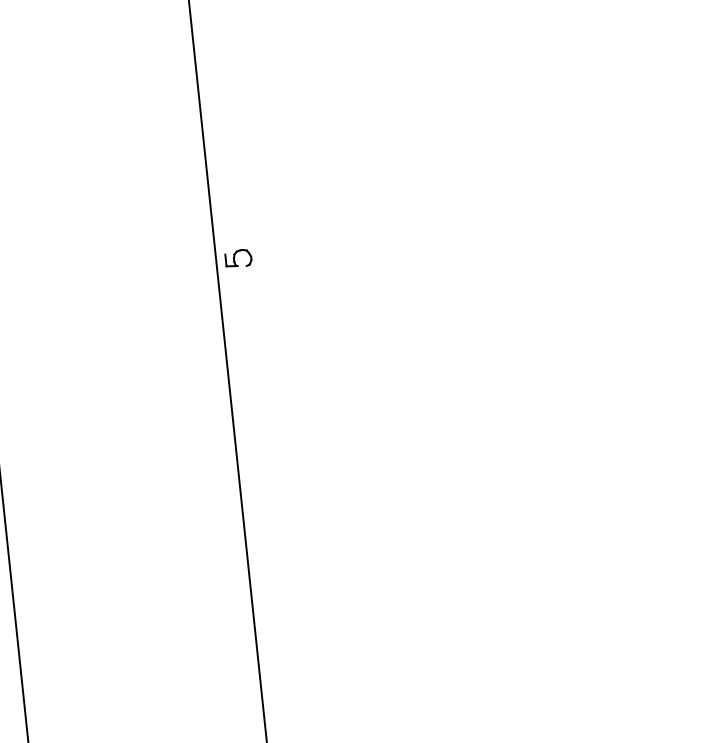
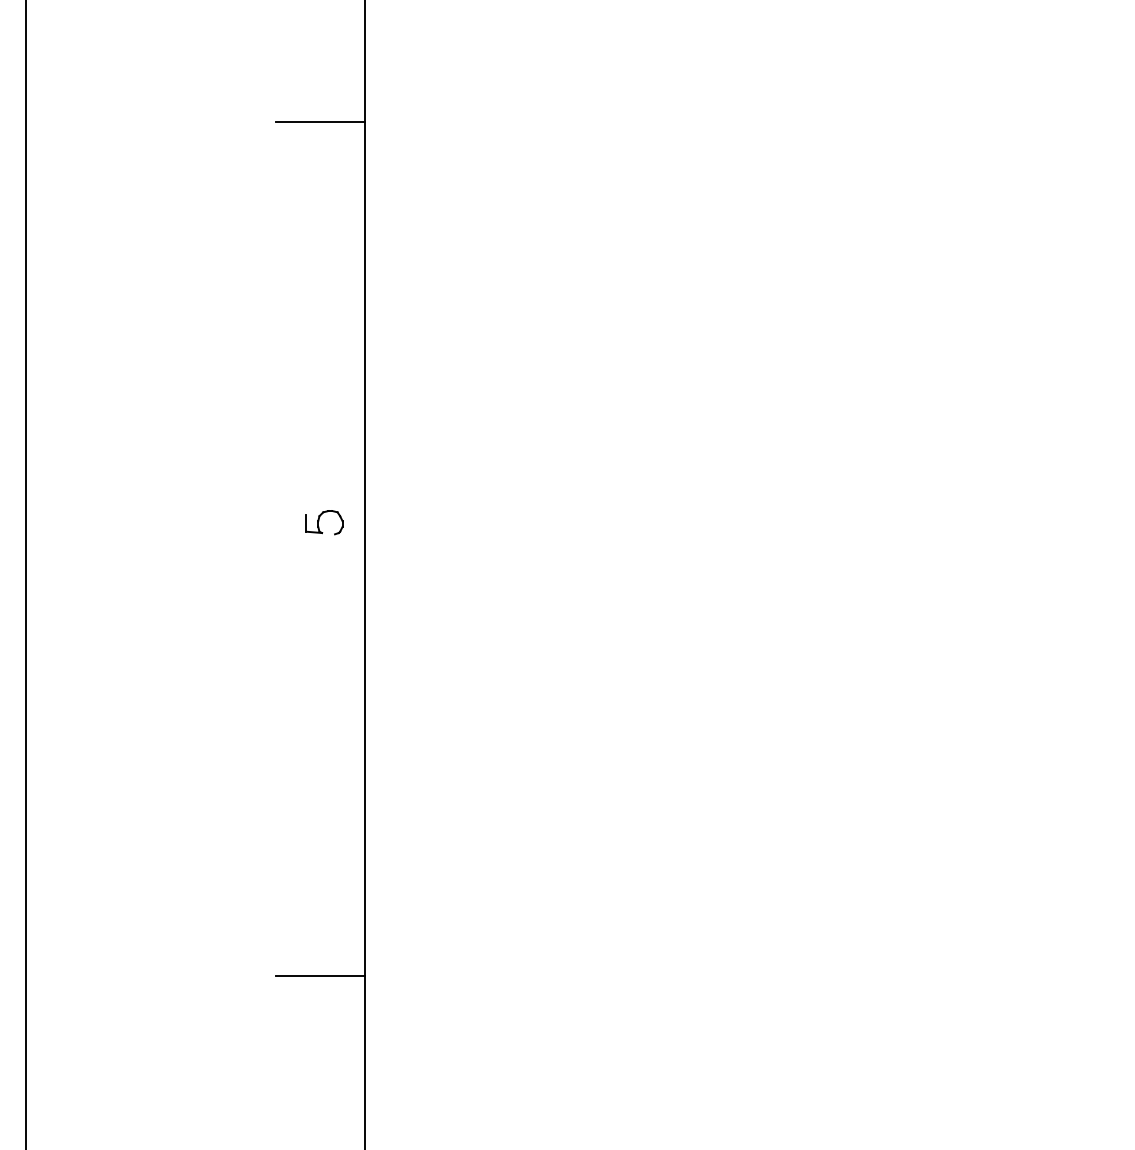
line: (160, 35) -> (319, 122), added
part: (238, 258) -> (324, 522), moved
line: (223, 631) -> (319, 976), added

